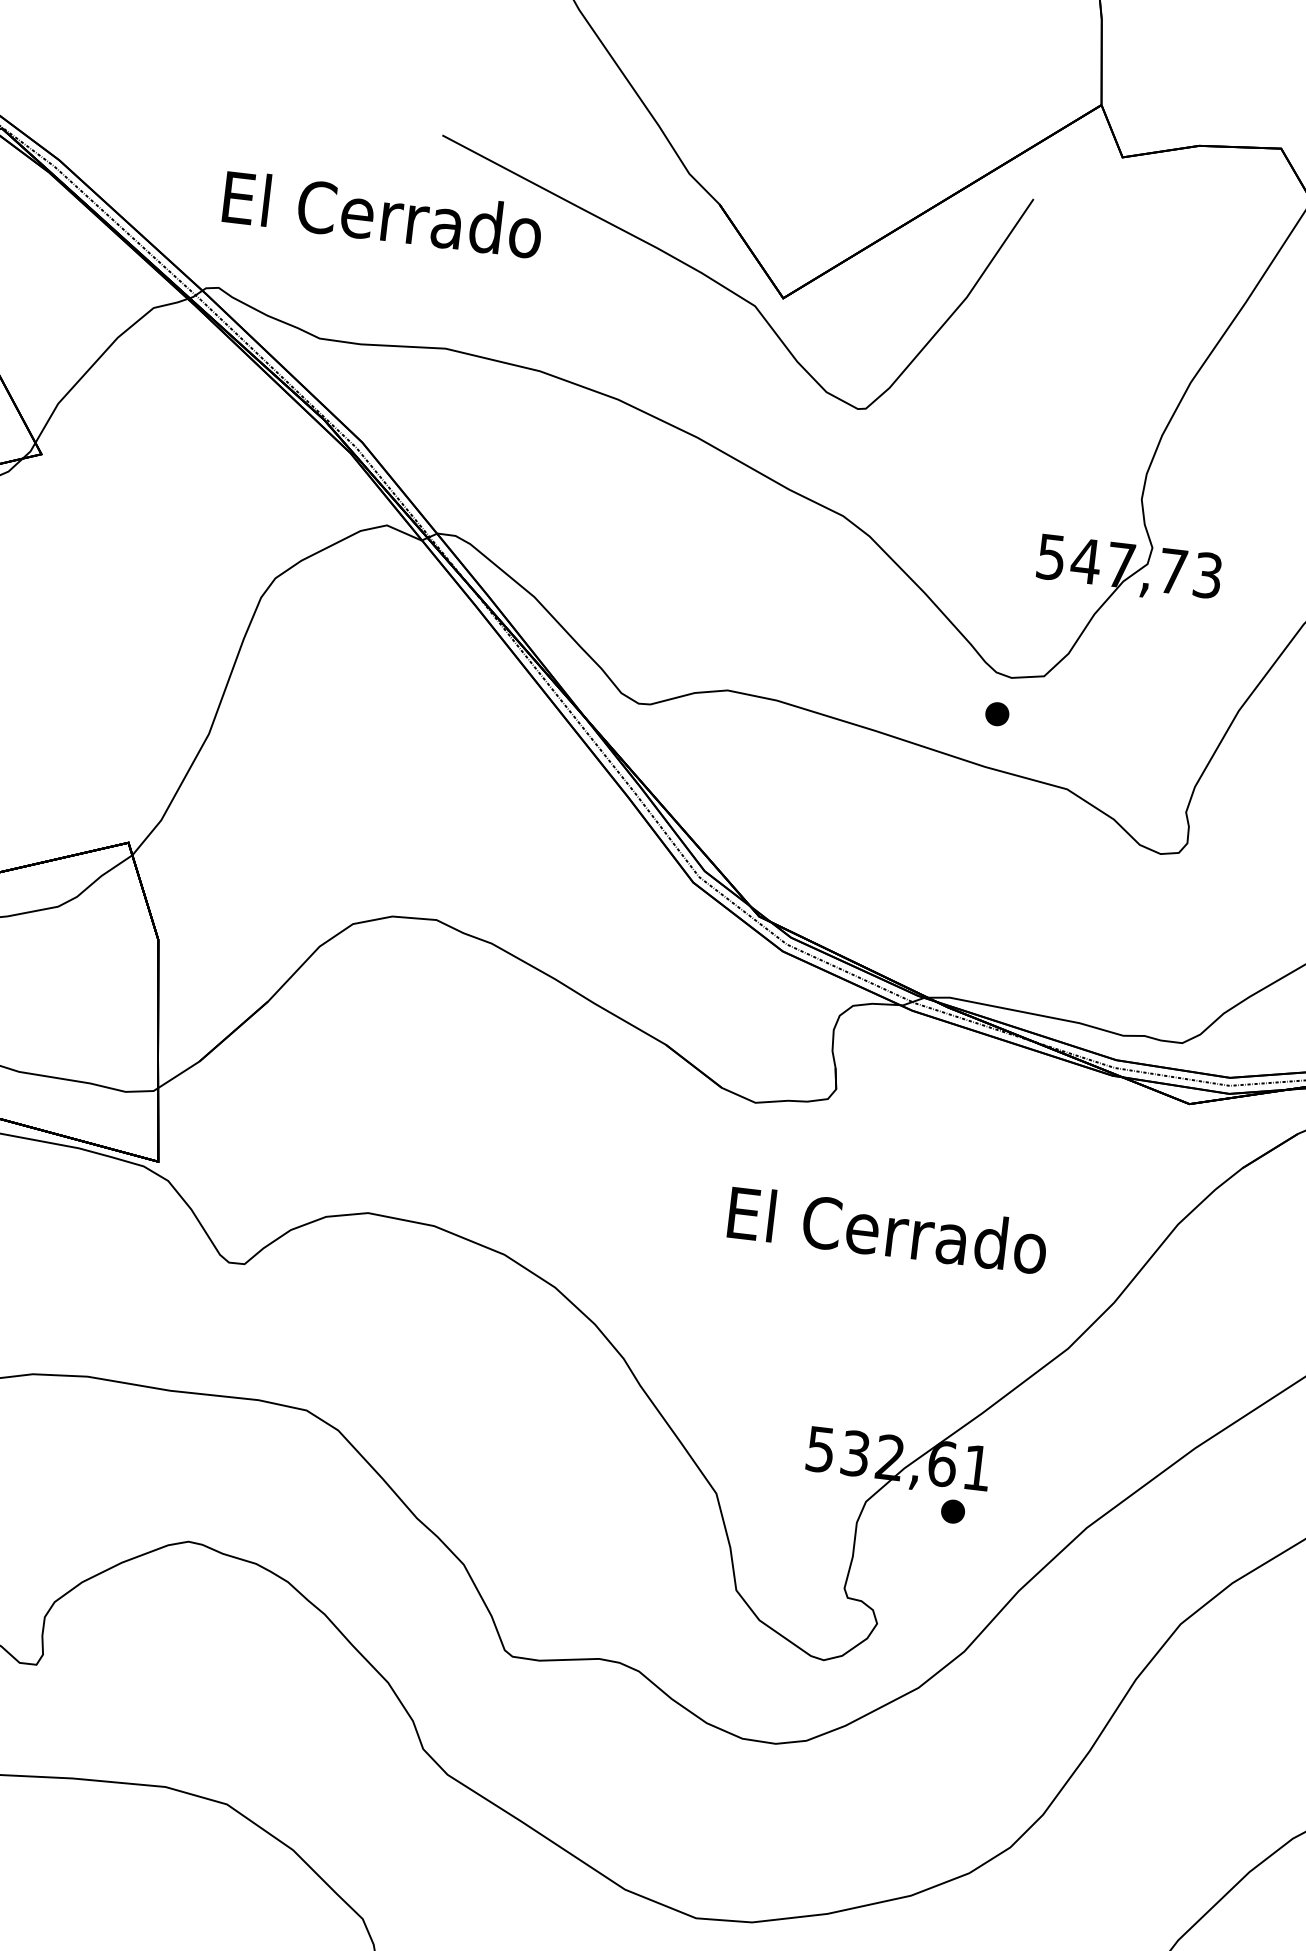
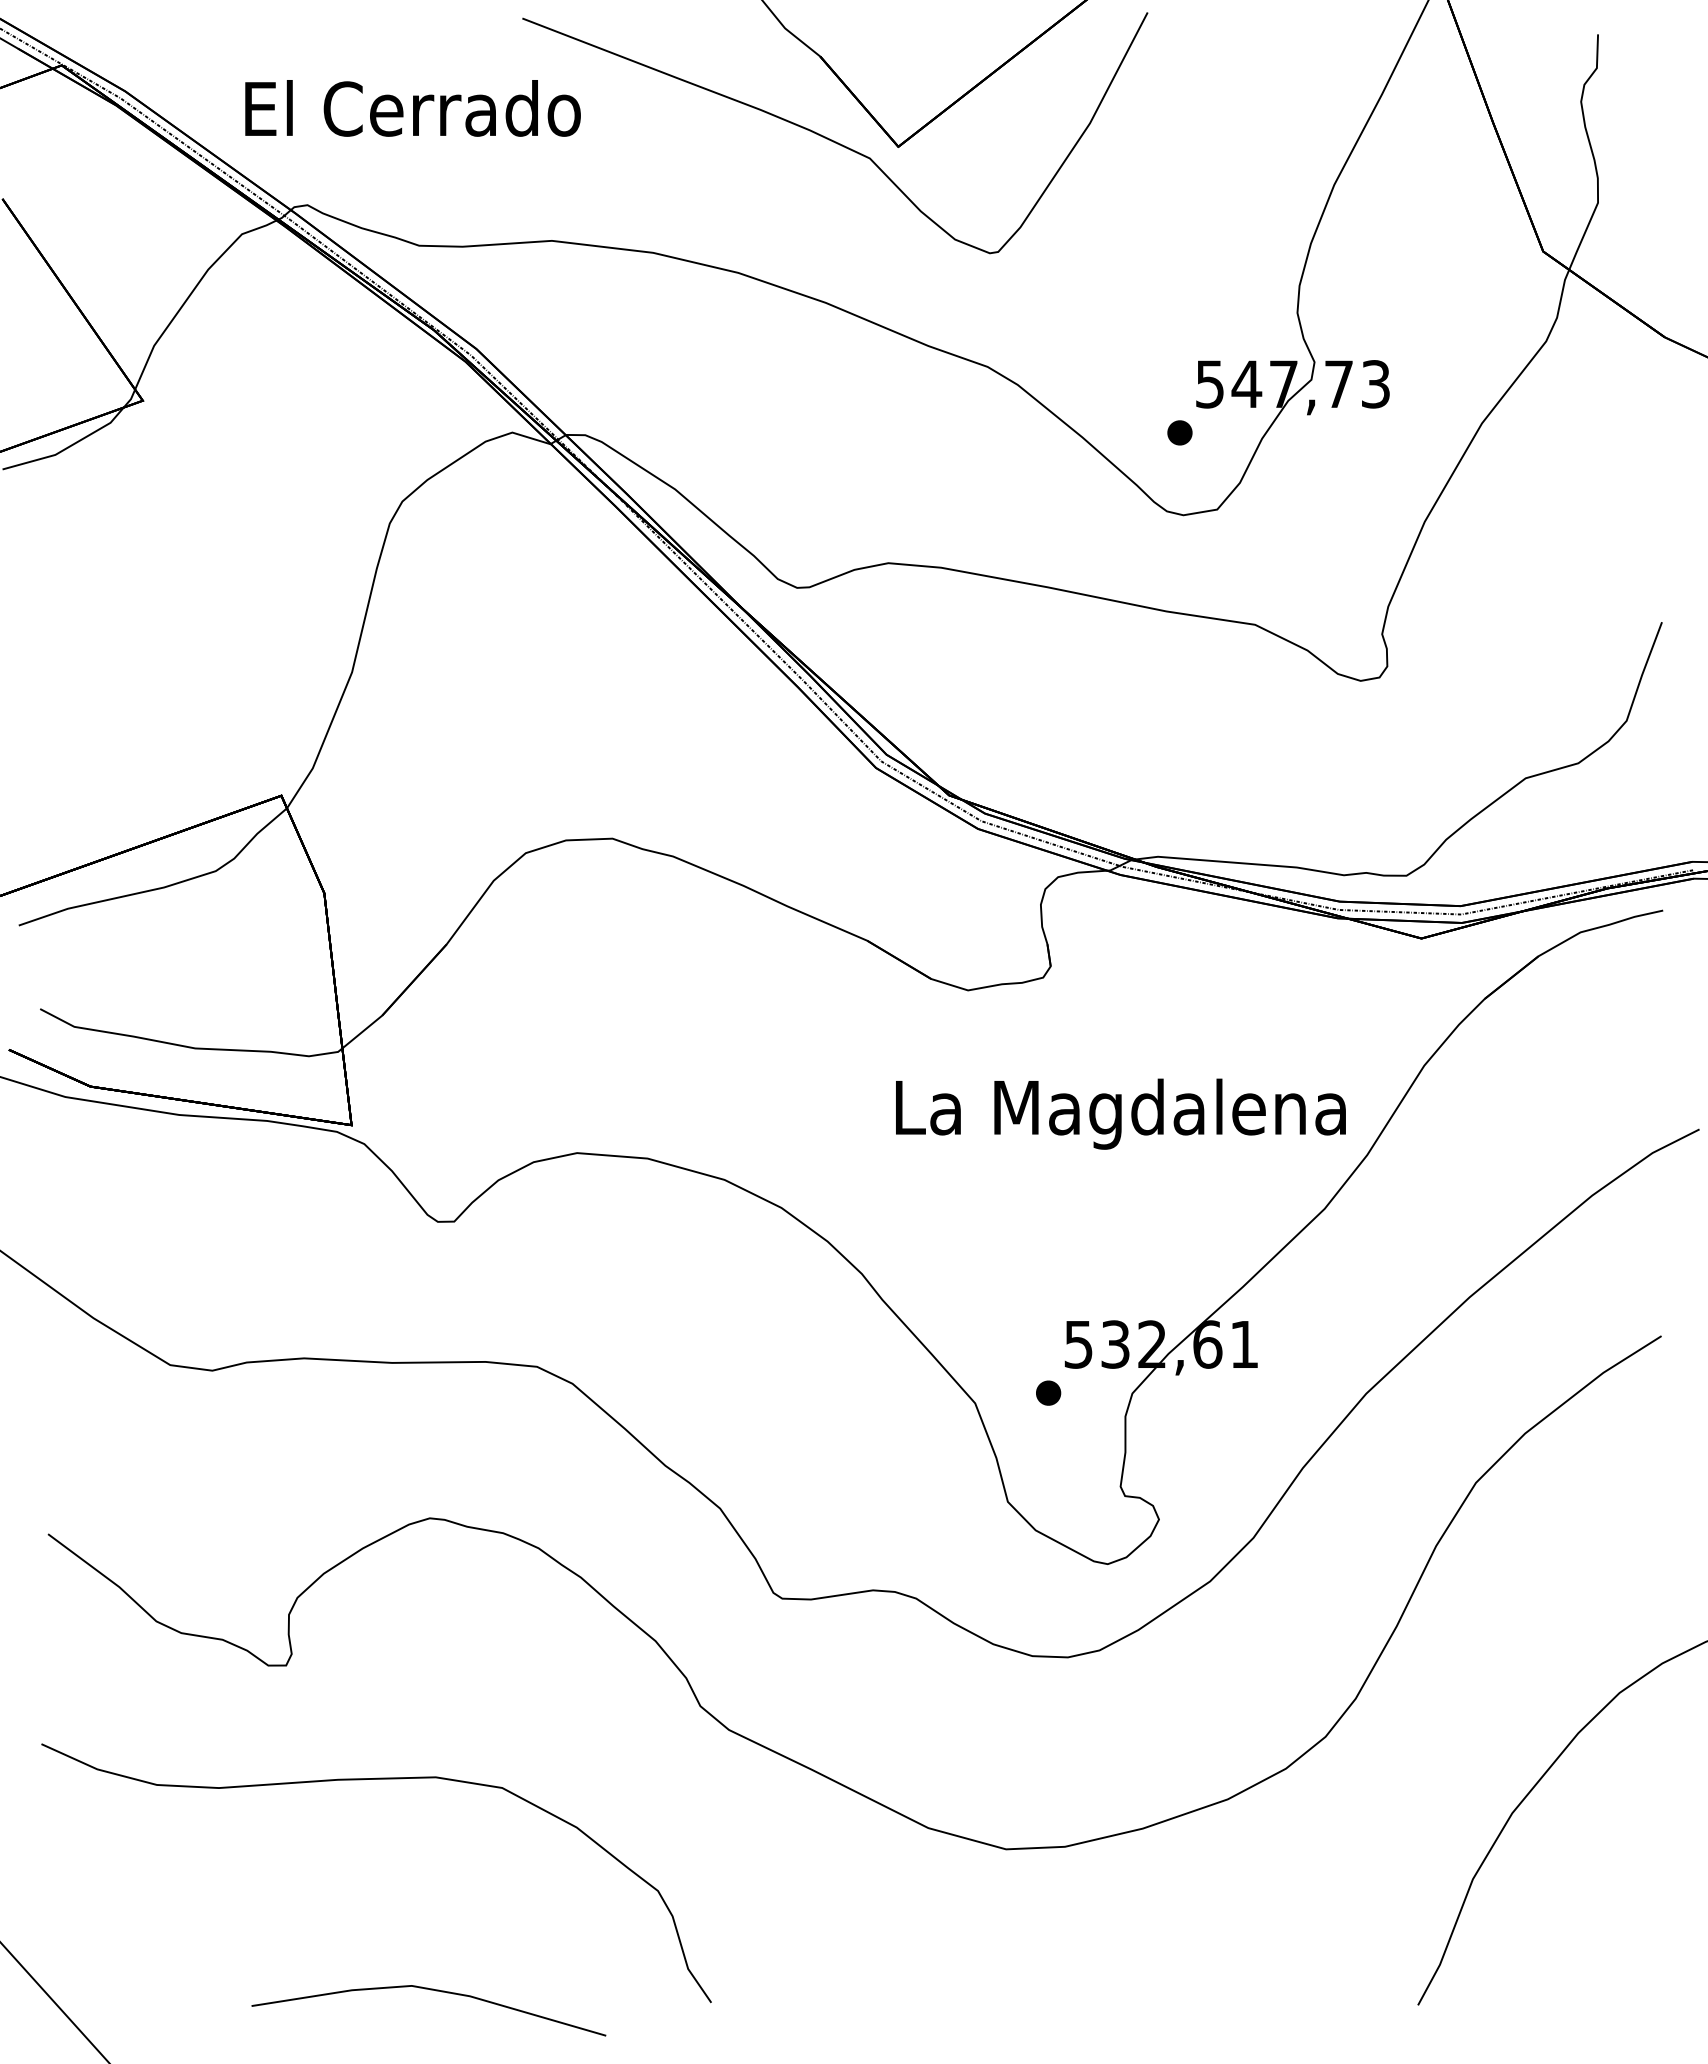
text: (382, 214) -> (412, 108), moved
part: (996, 713) -> (1179, 432), moved
text: (885, 1235) -> (1120, 1113), El Cerrado -> La Magdalena
part: (953, 1511) -> (1048, 1392), moved

